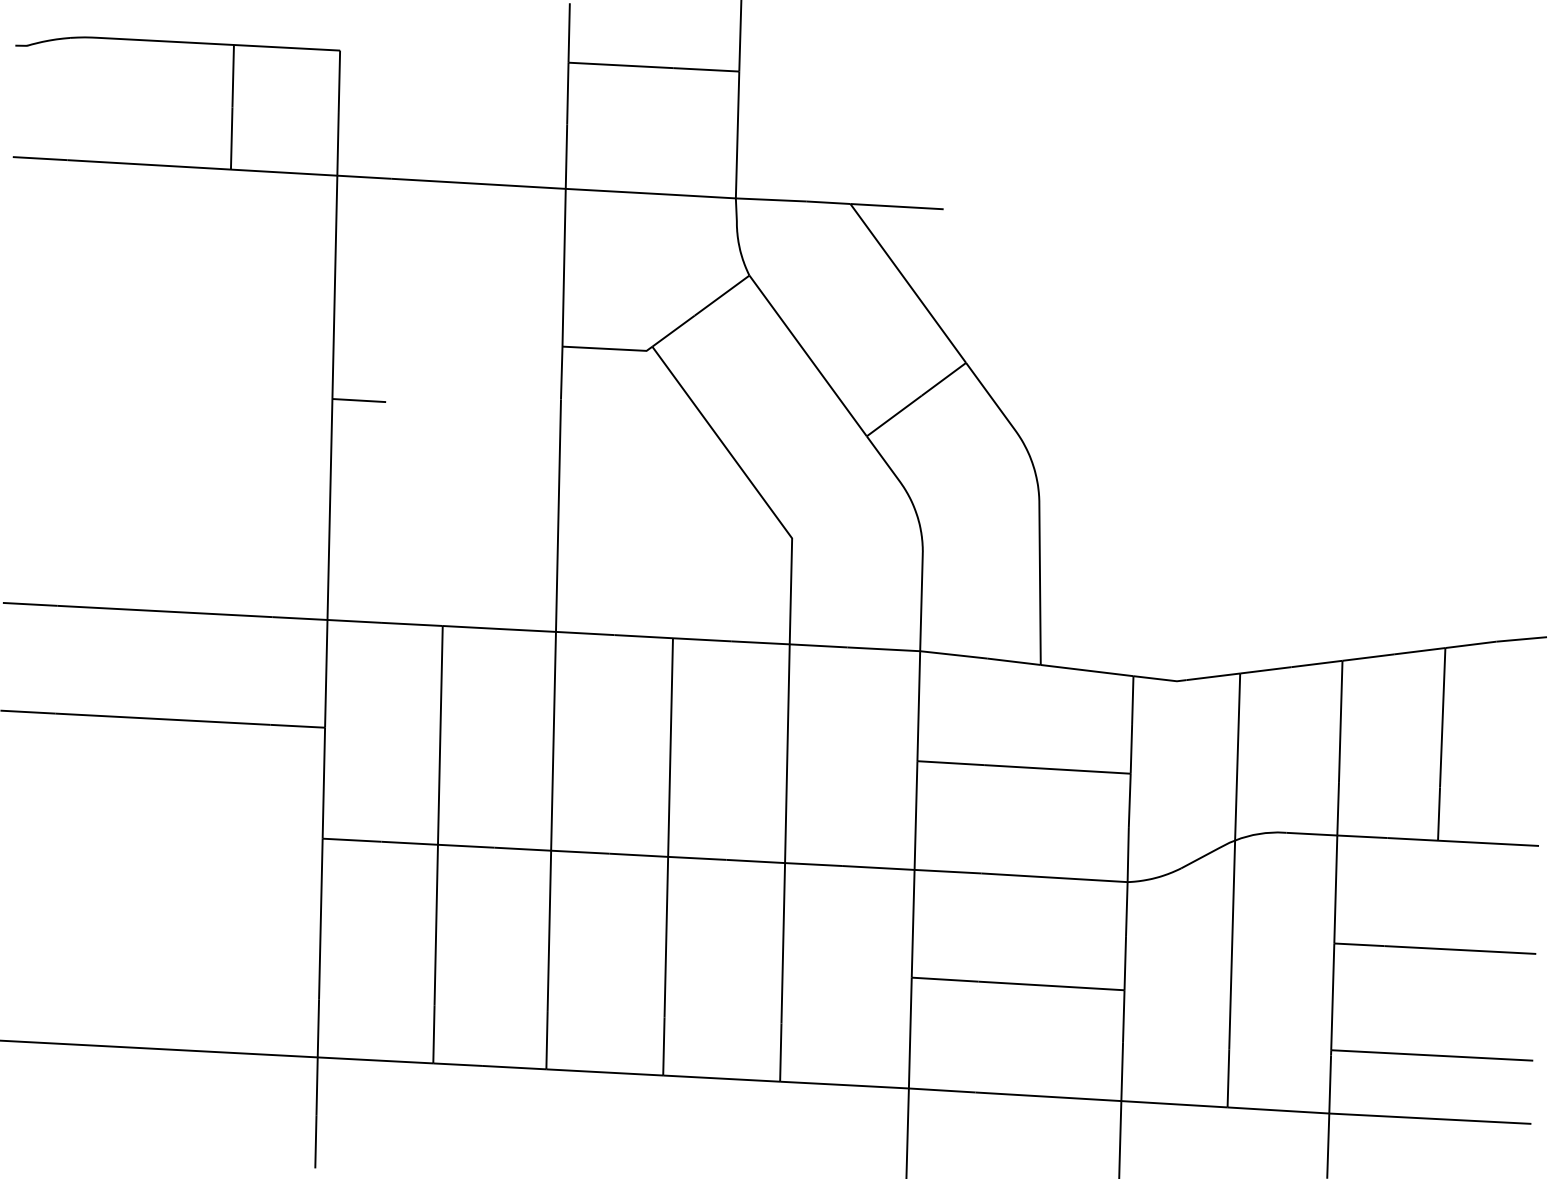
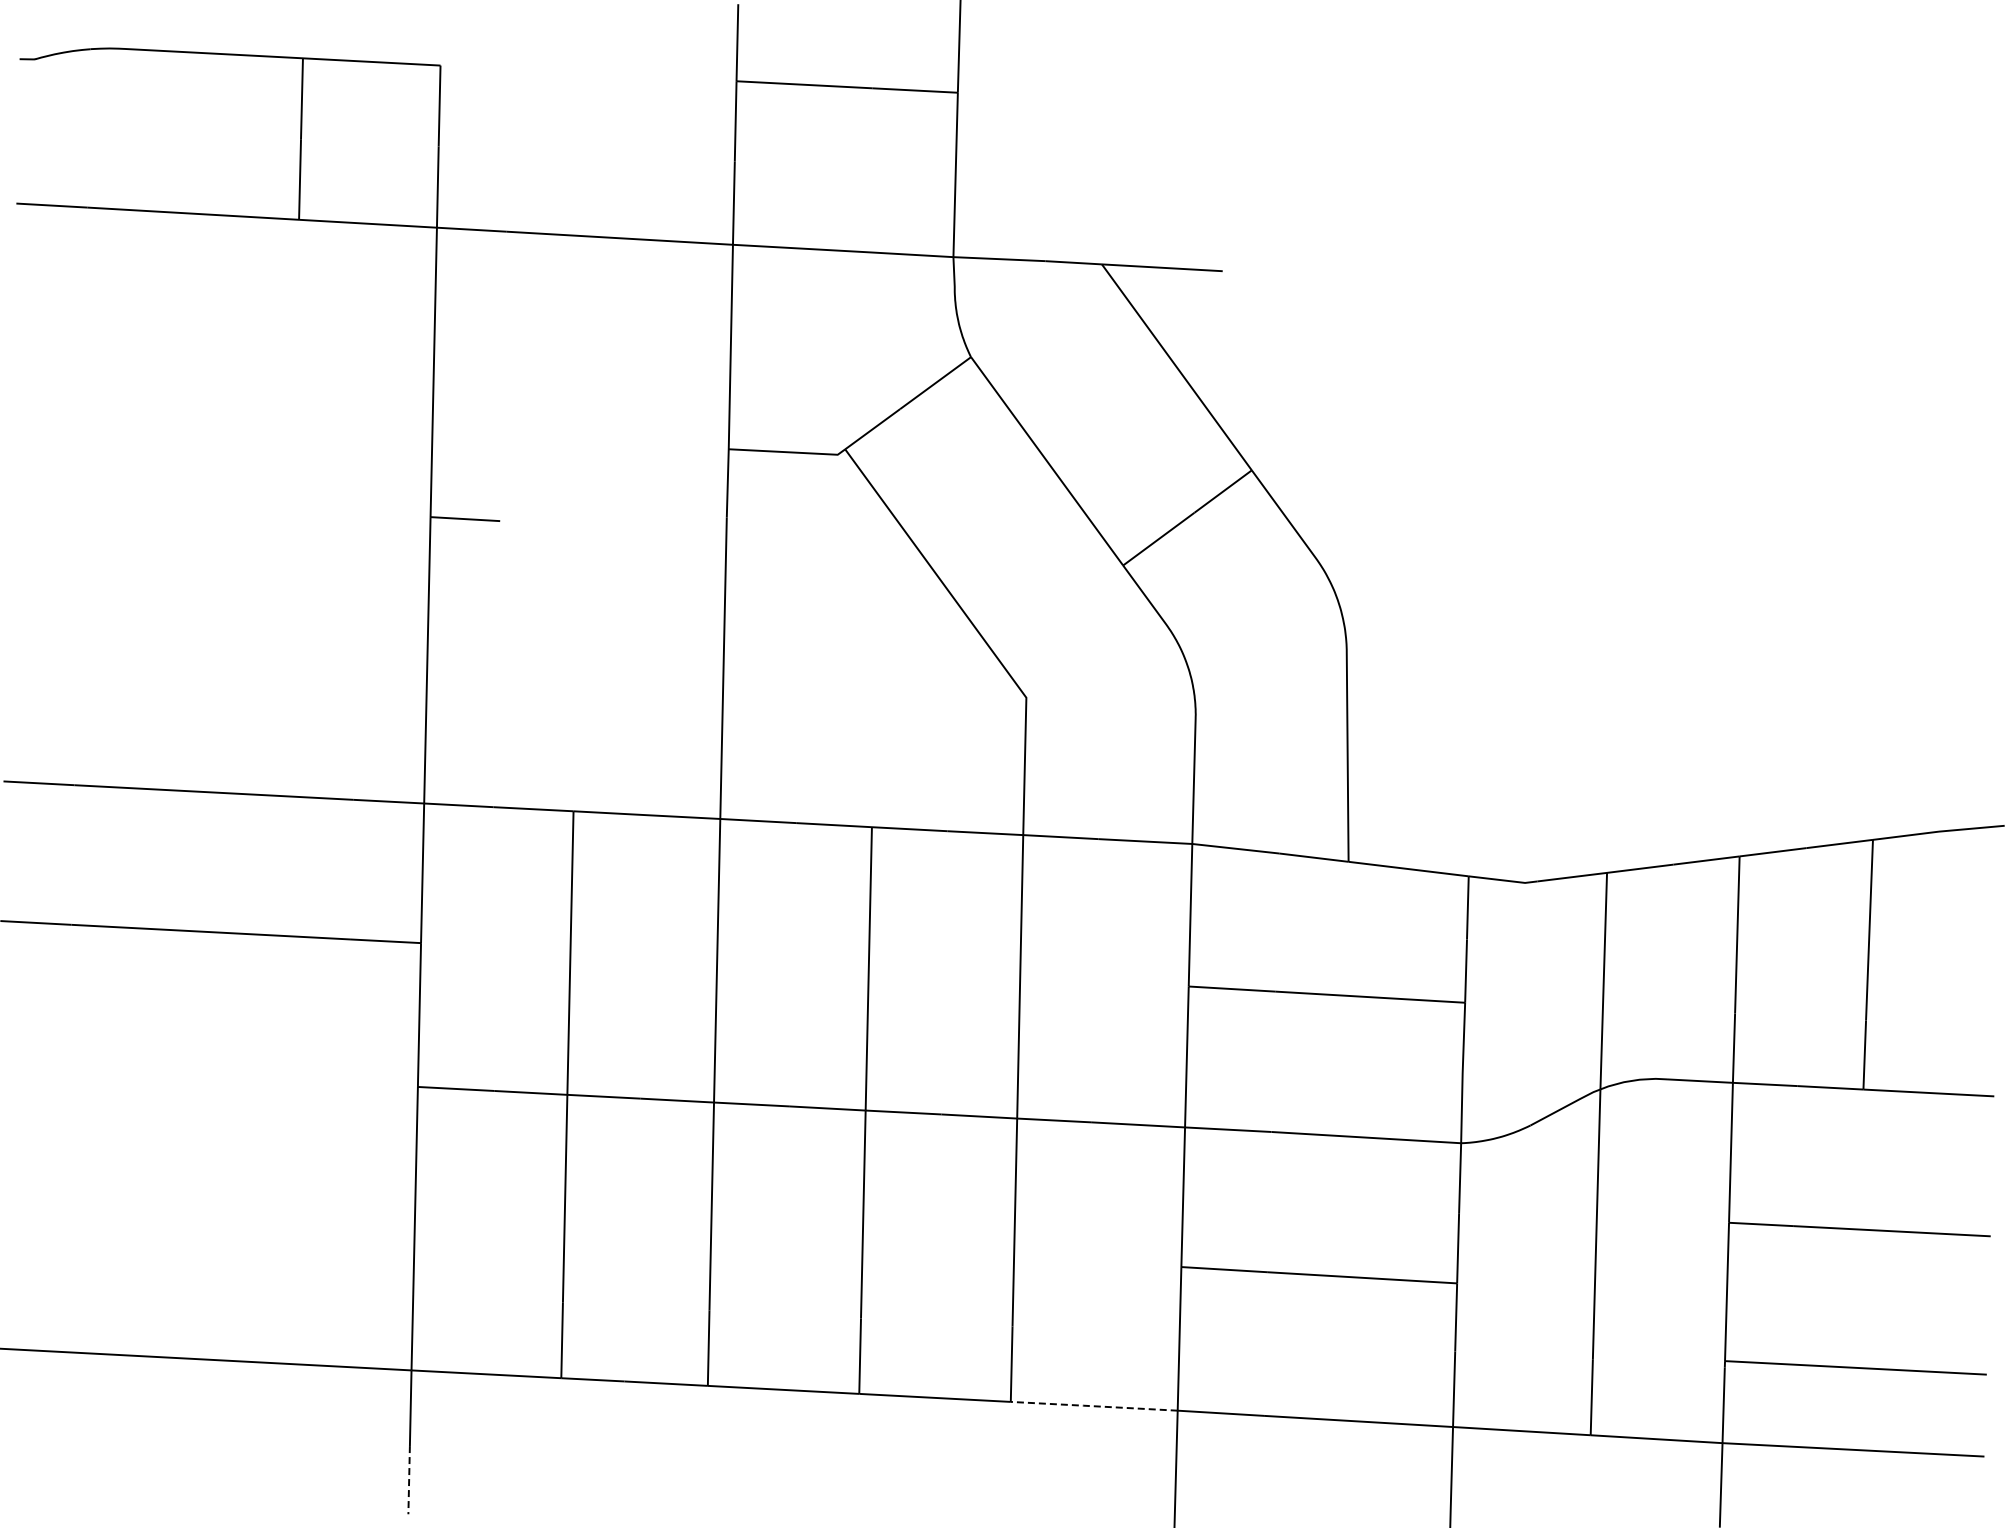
line: (843, 1085) -> (1093, 1406), solid -> dashed
line: (316, 1142) -> (409, 1480), solid -> dashed

